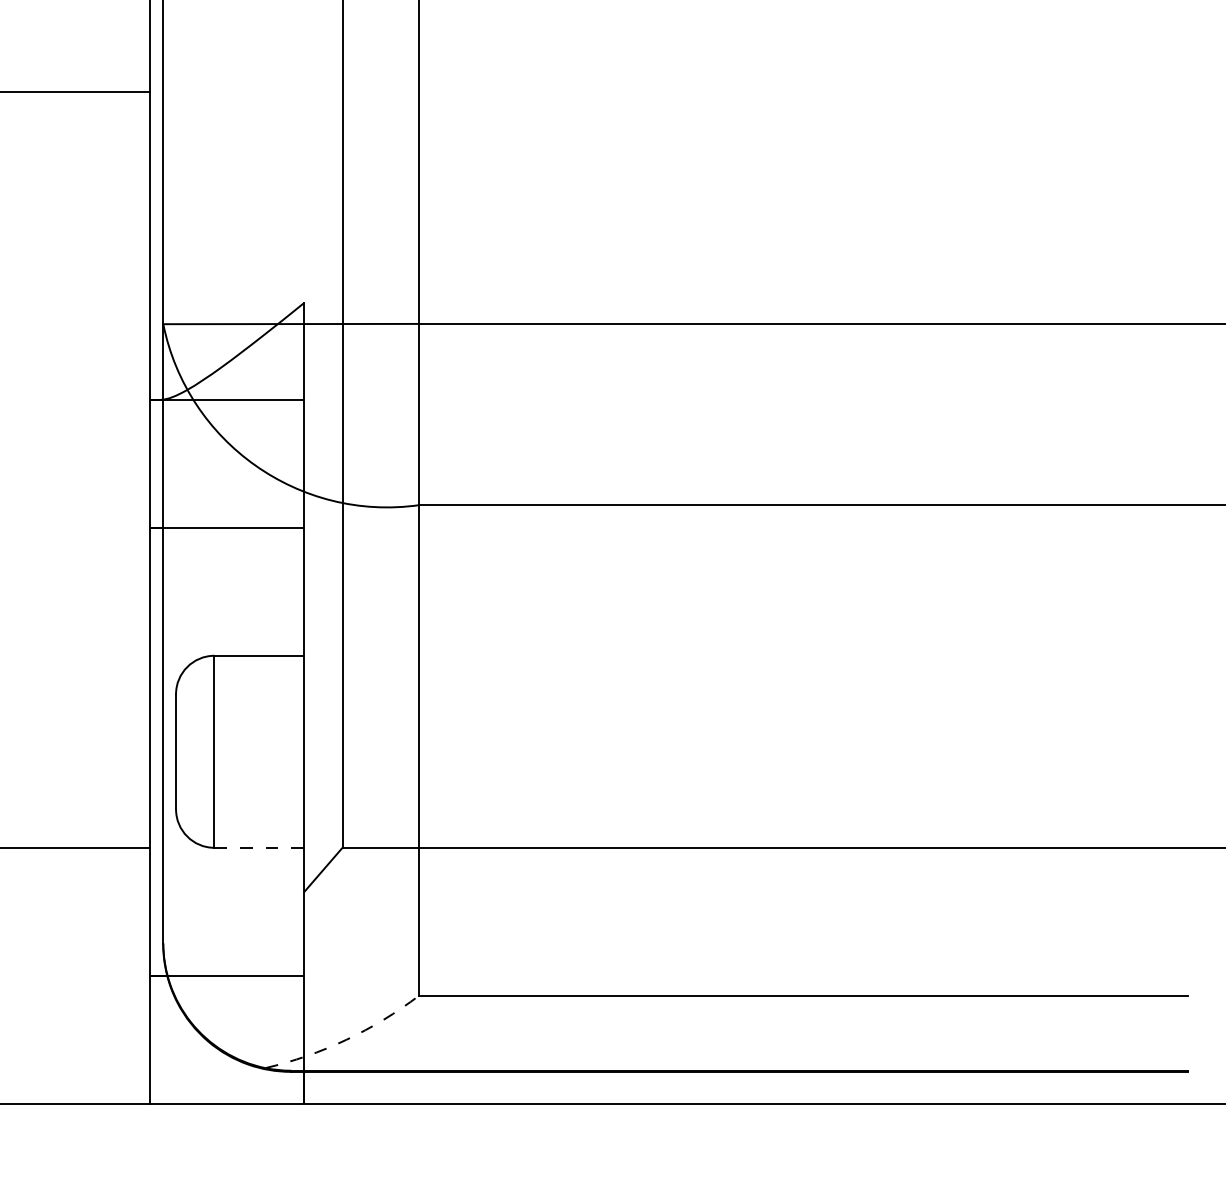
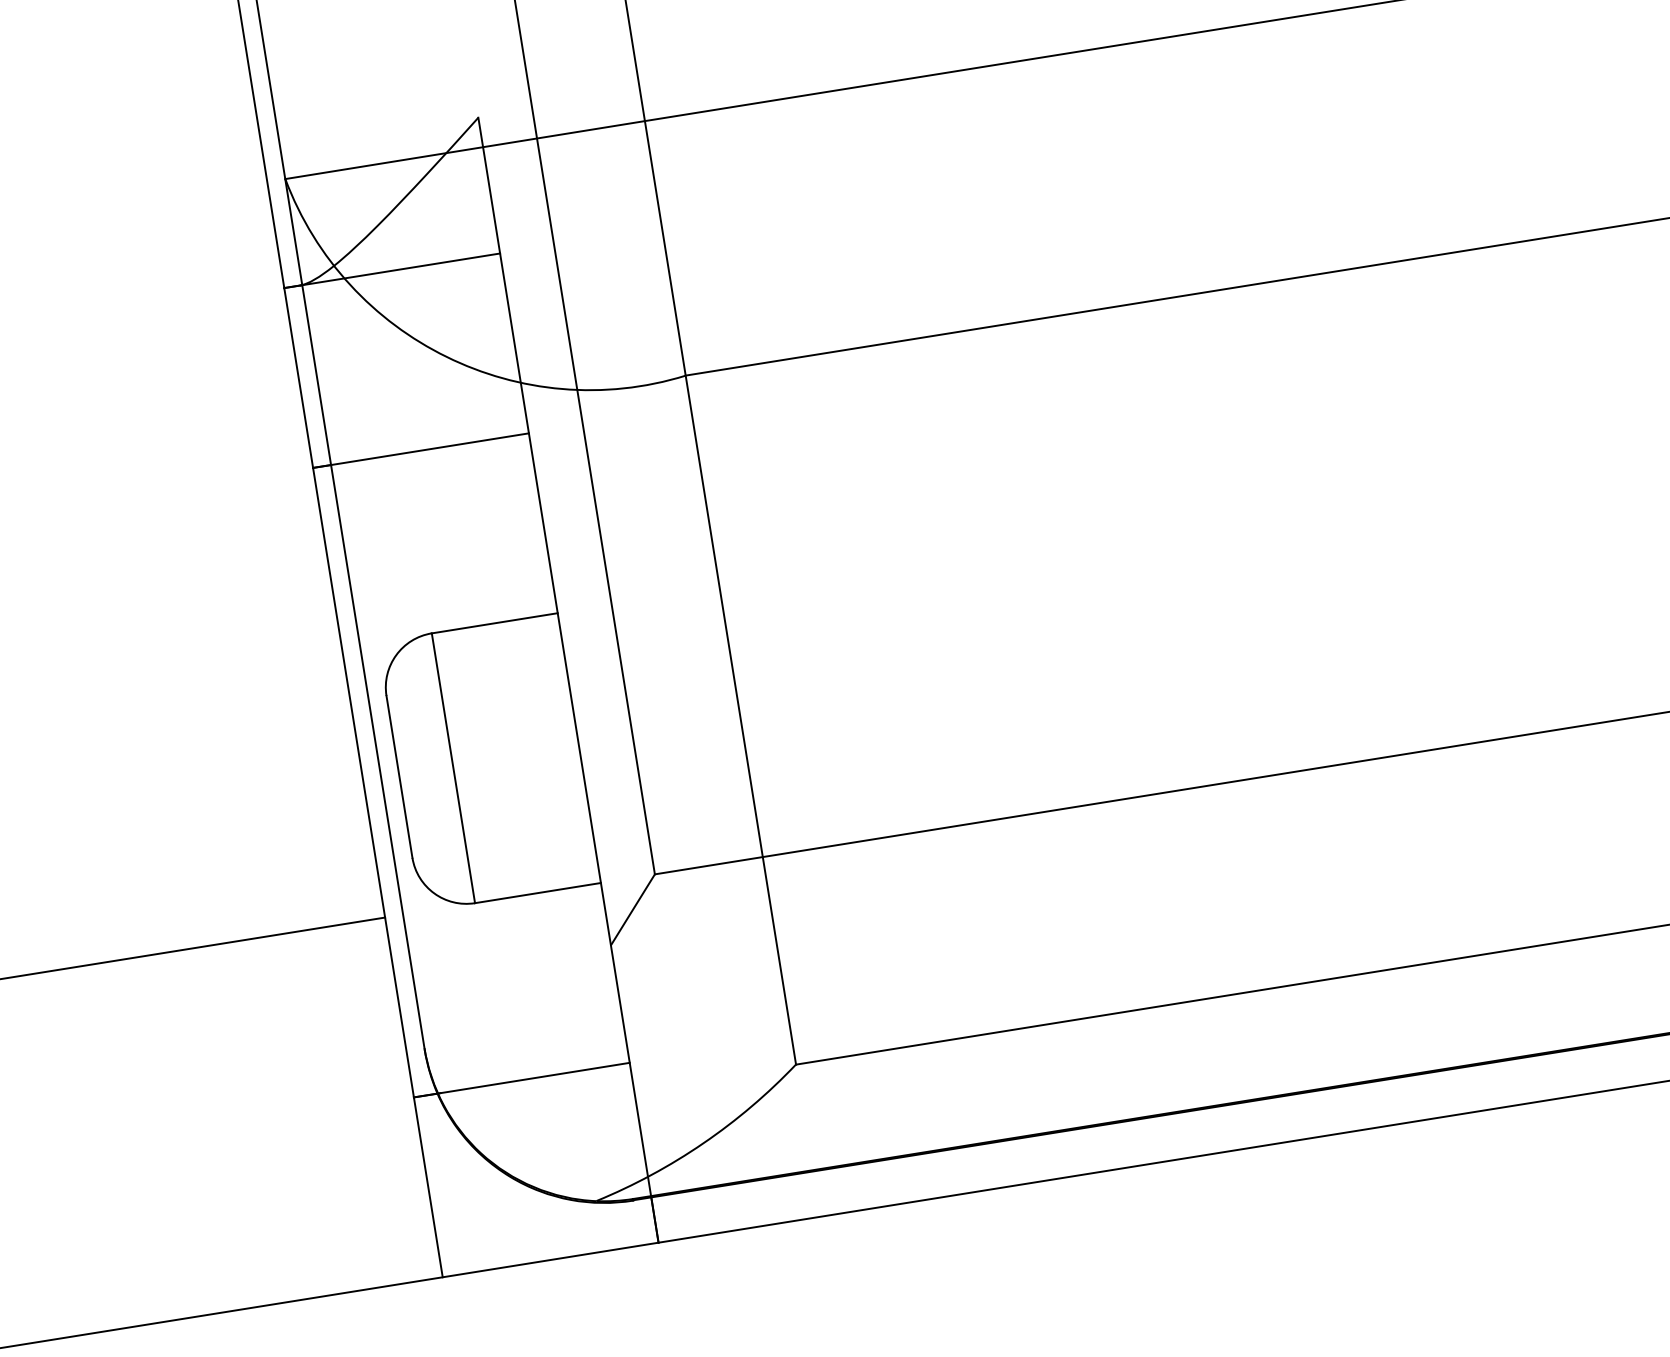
line: (259, 847) -> (538, 892), dashed -> solid
arc: (346, 1039) -> (703, 1142), dashed -> solid

